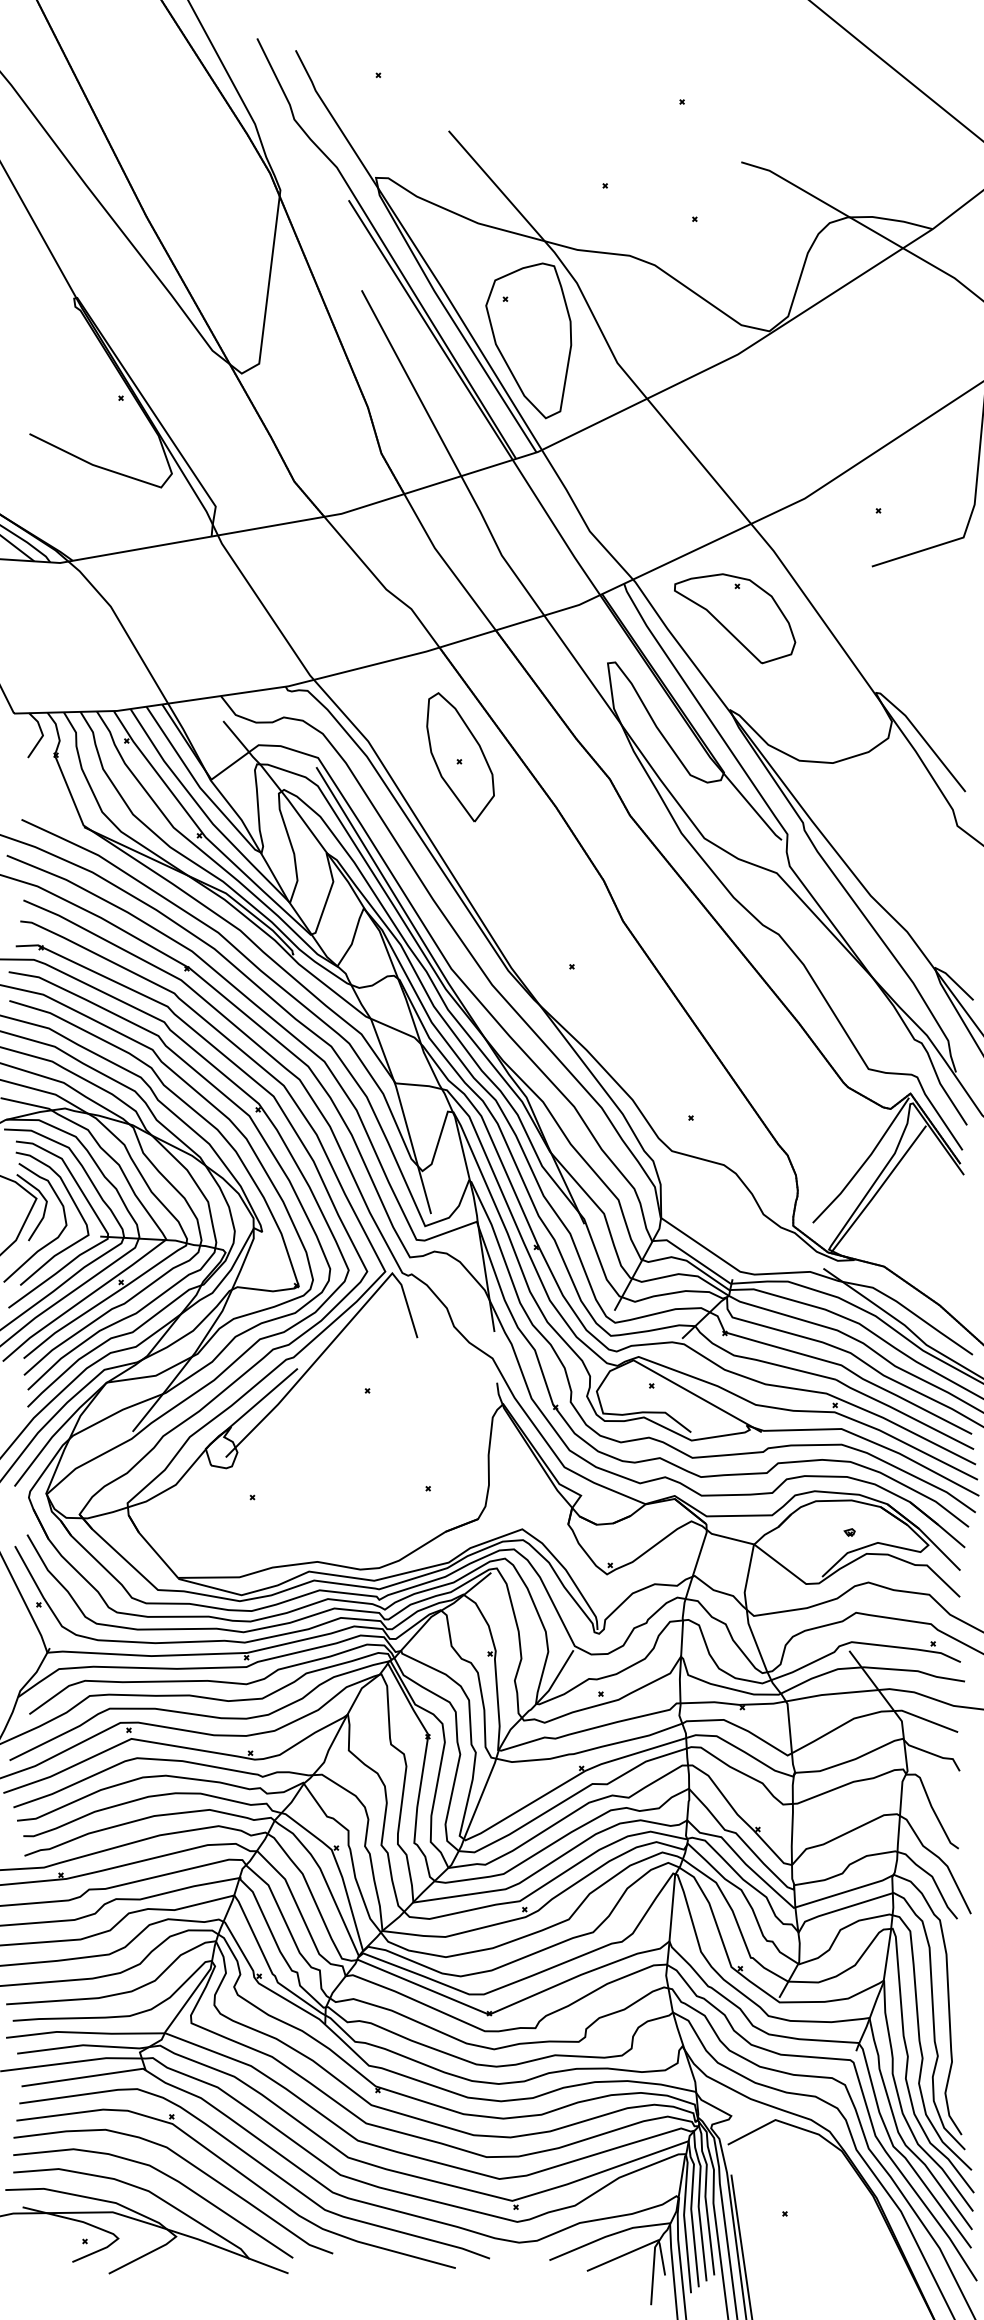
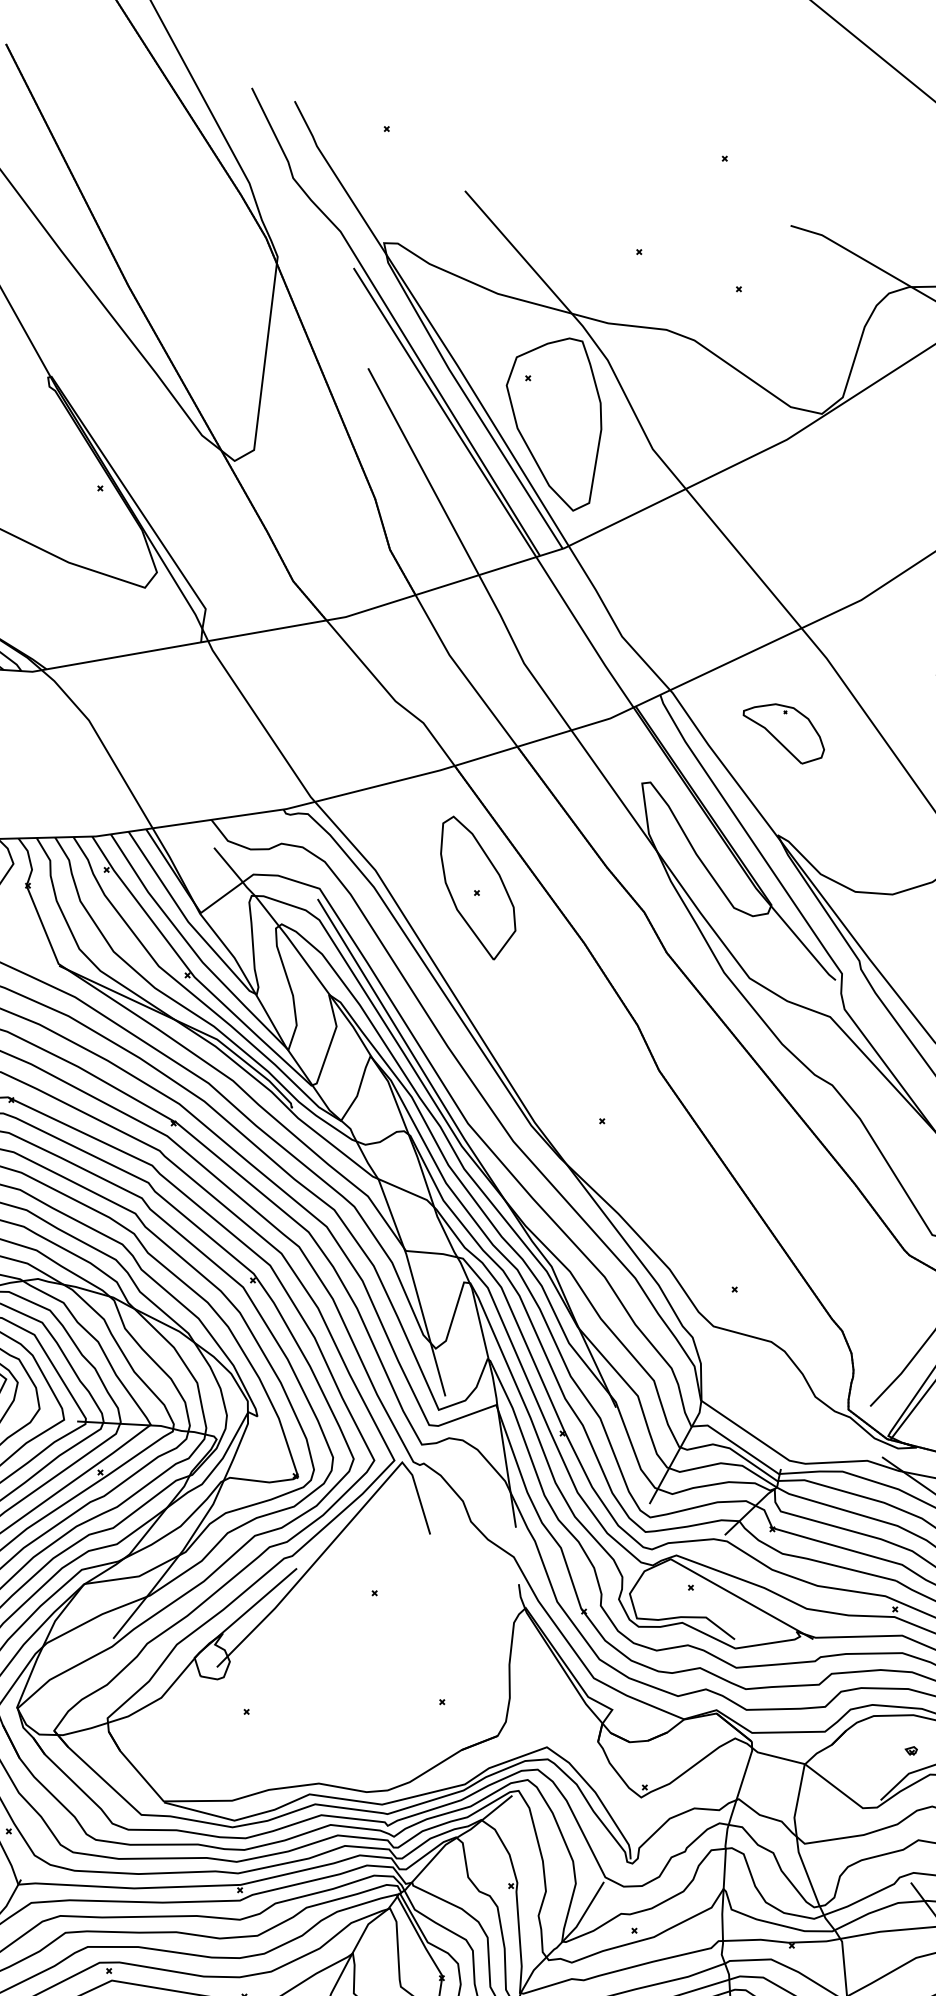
part: (735, 618) -> (784, 733), size x0.6

